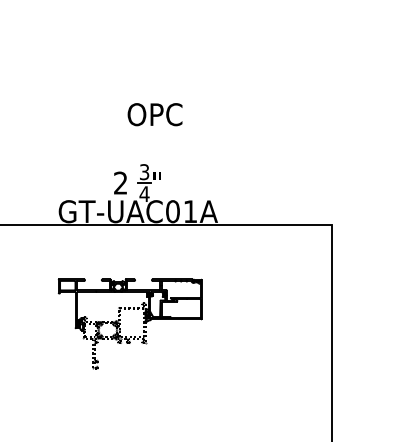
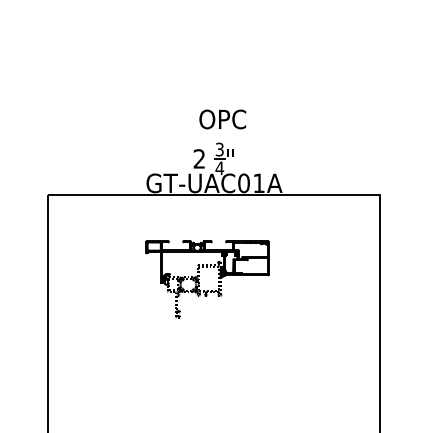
text: (154, 114) -> (222, 119), moved

